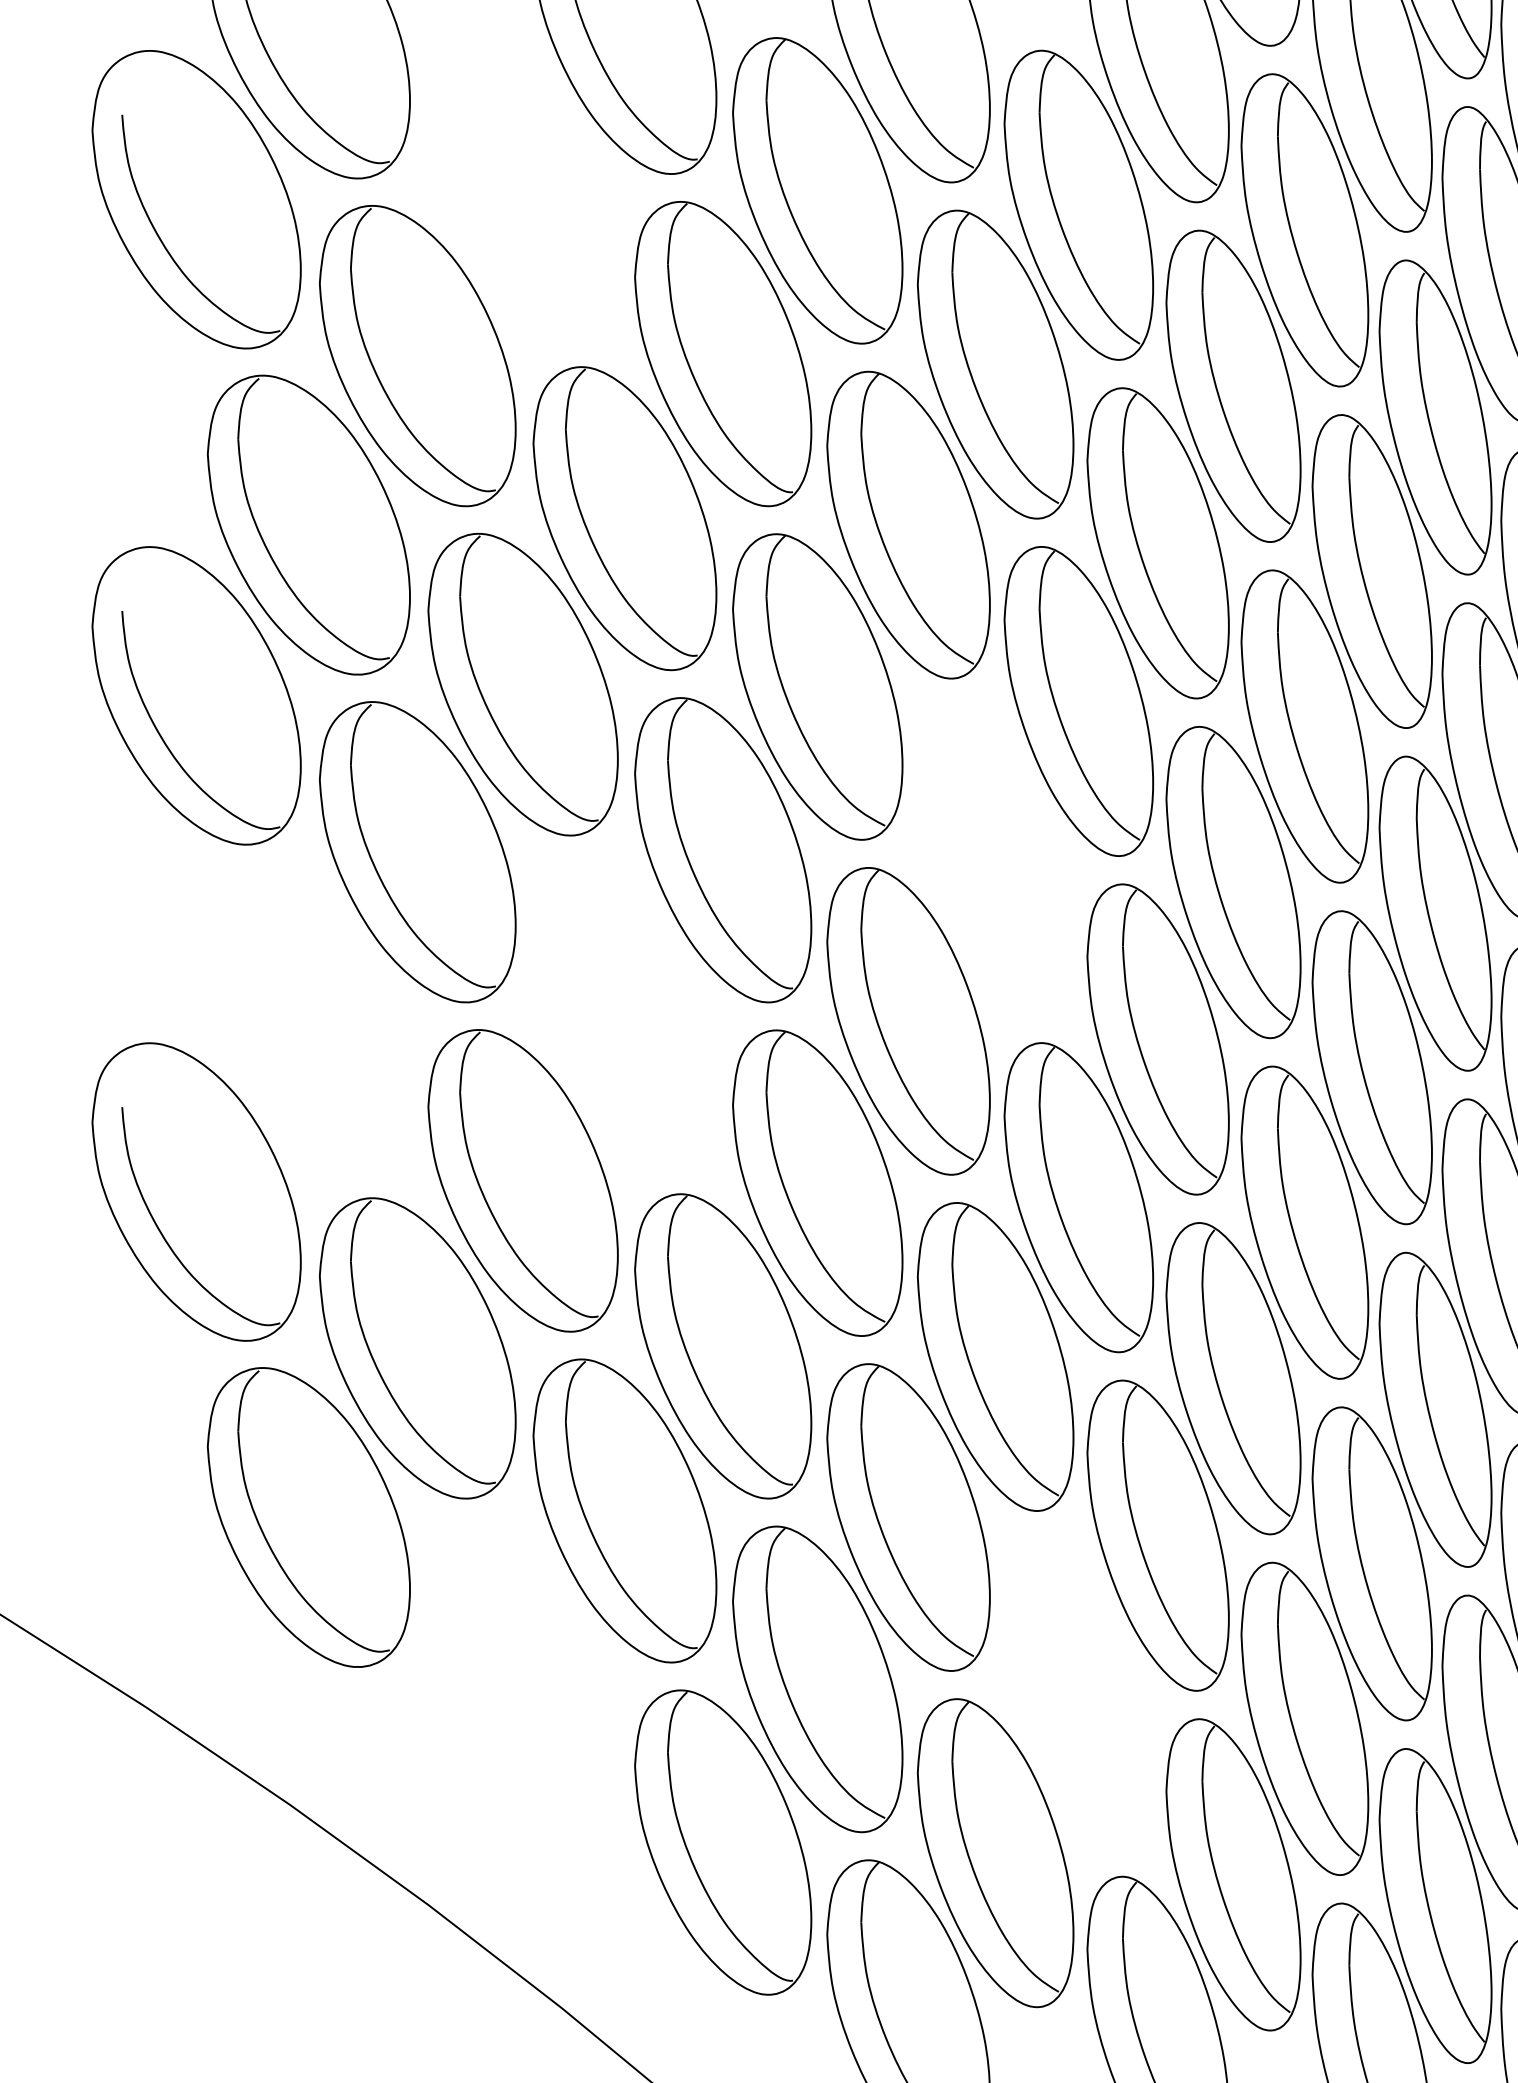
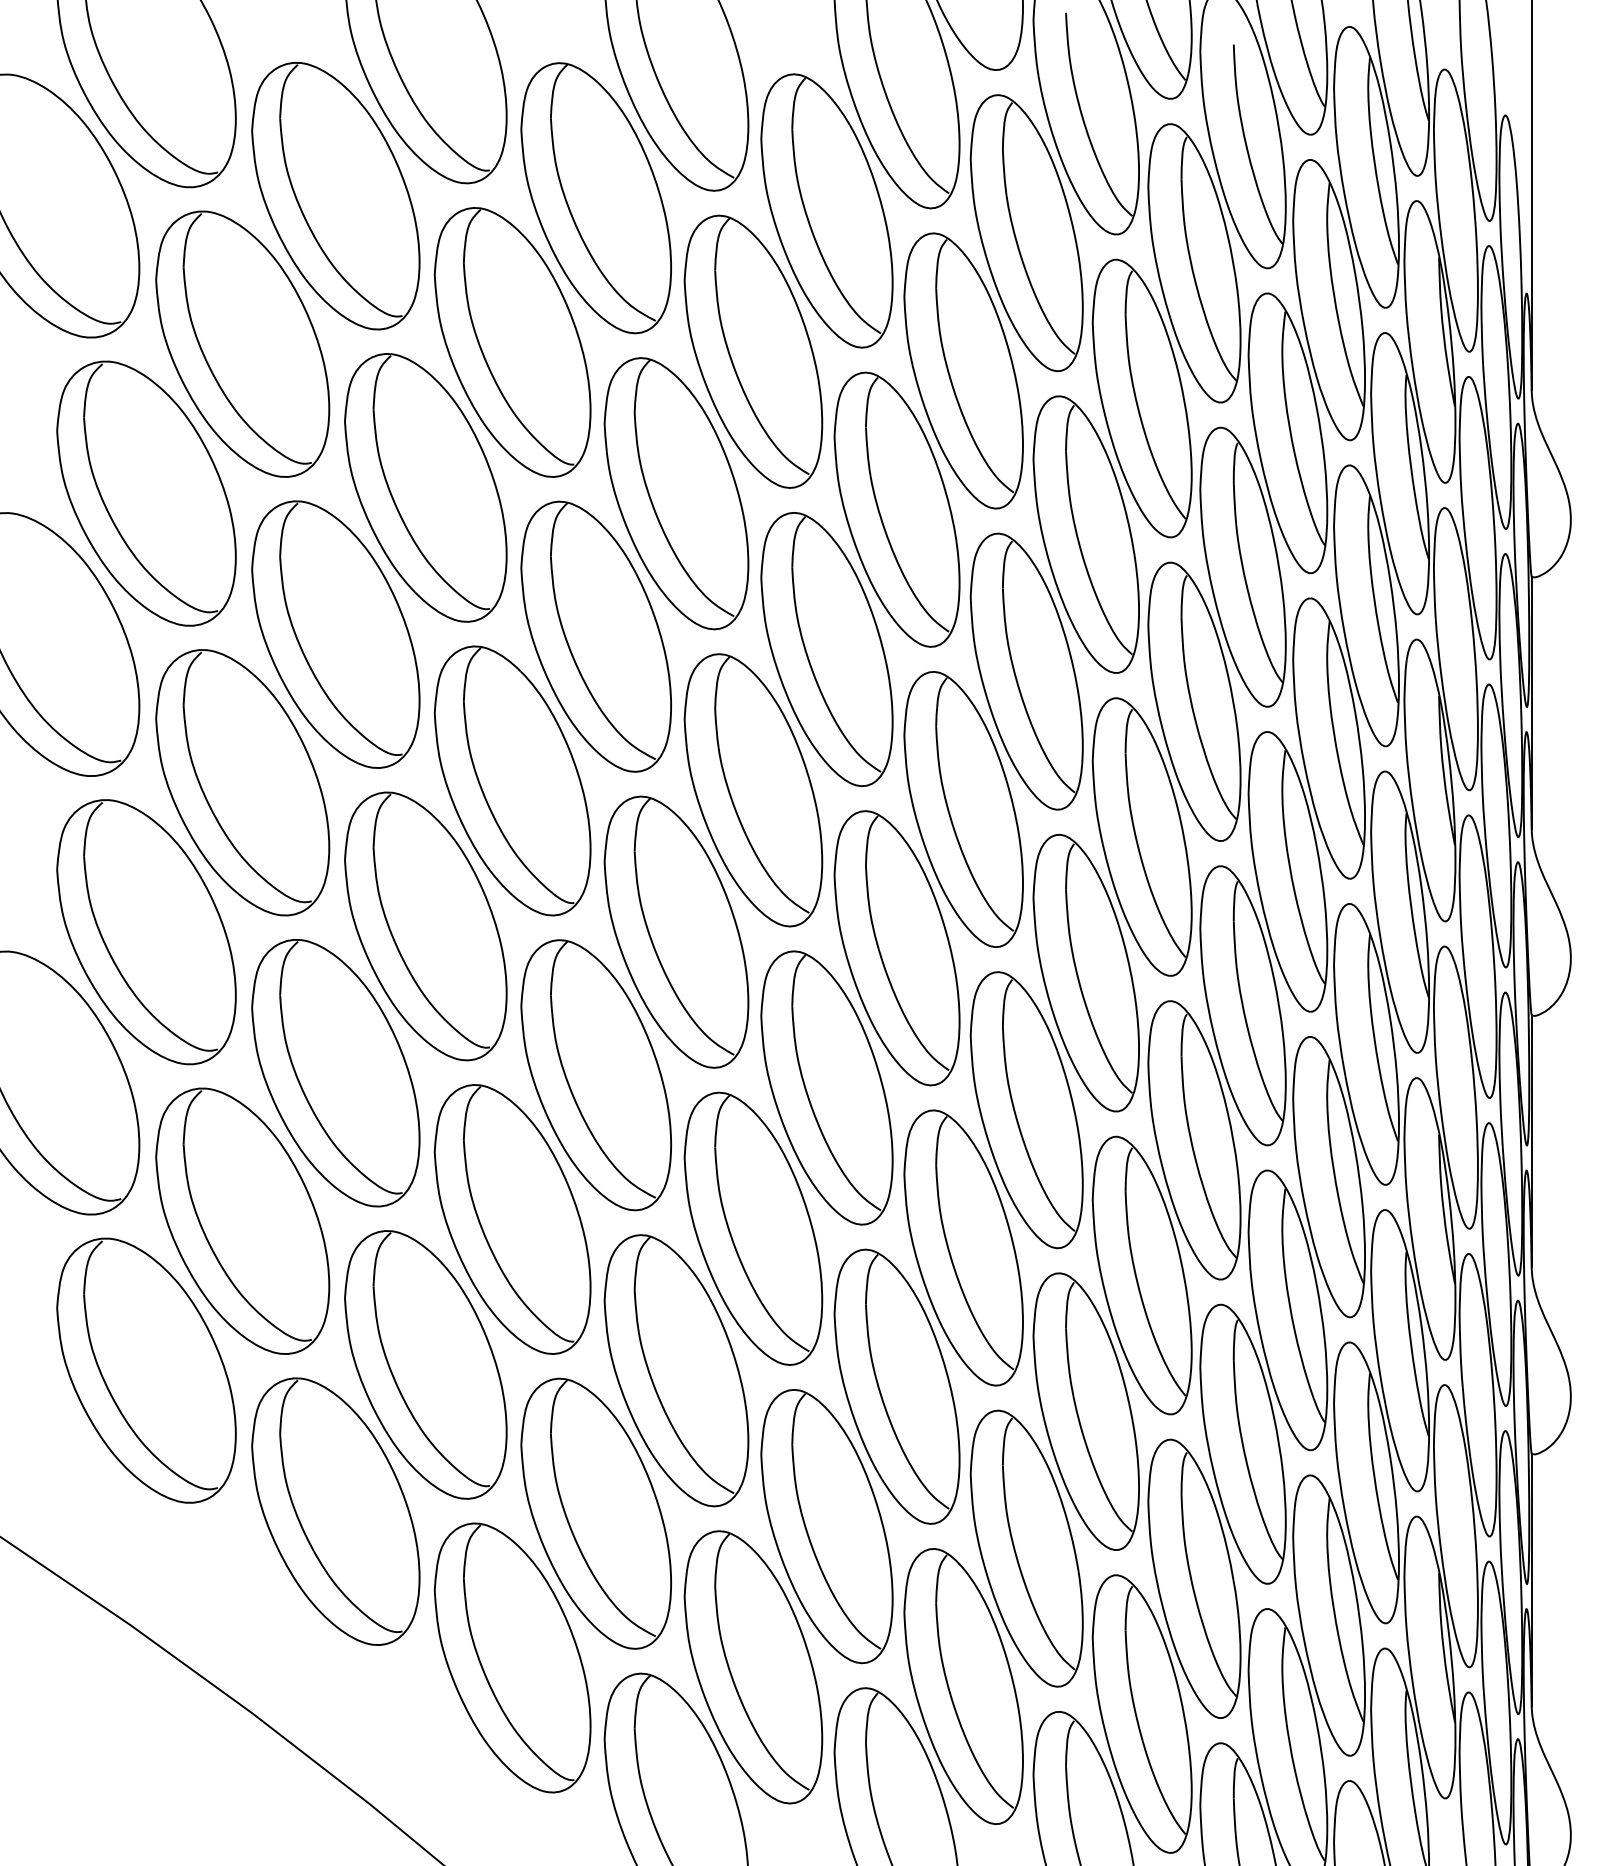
part: (522, 188) -> (335, 196), added
part: (995, 861) -> (753, 790), added
part: (624, 1014) -> (425, 926), added
part: (308, 1021) -> (146, 932), added
part: (522, 1676) -> (335, 1511), added
part: (1078, 1693) -> (826, 1526), added

